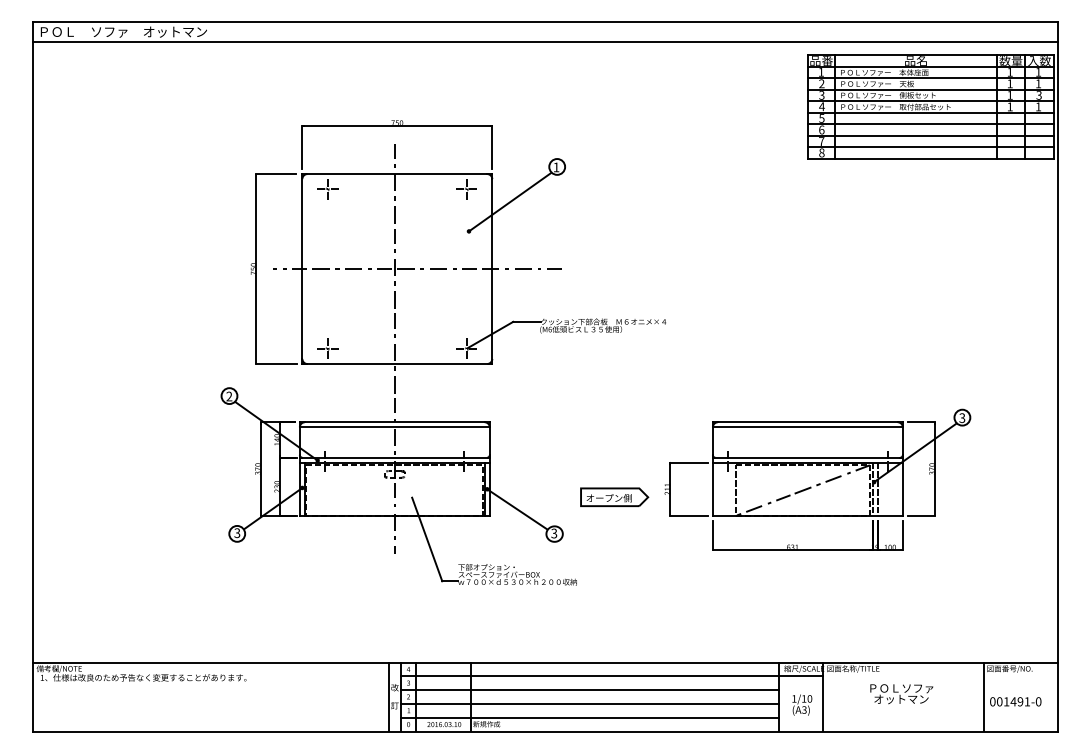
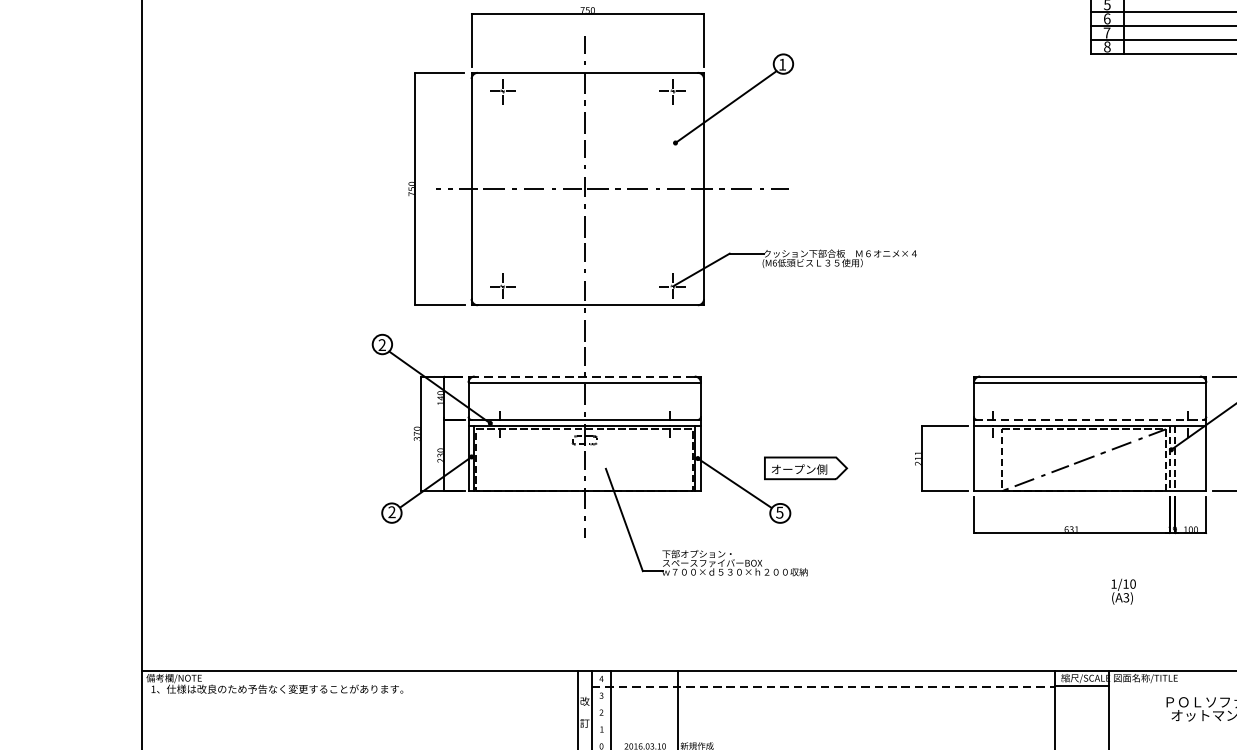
line: (394, 422) -> (584, 376), solid -> dashed
line: (806, 457) -> (1088, 419), solid -> dashed
part: (614, 496) -> (805, 467), moved
text: (554, 532) -> (780, 511), 3 -> 5
text: (237, 533) -> (392, 512), 3 -> 2
line: (590, 676) -> (824, 687), solid -> dashed
line: (589, 690) -> (822, 704), removed
line: (589, 703) -> (822, 720), removed
text: (802, 704) -> (1123, 590), moved
line: (589, 717) -> (822, 737), removed

